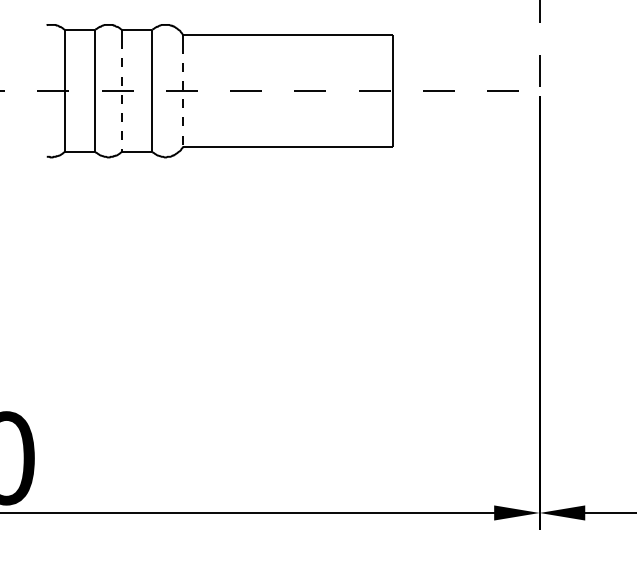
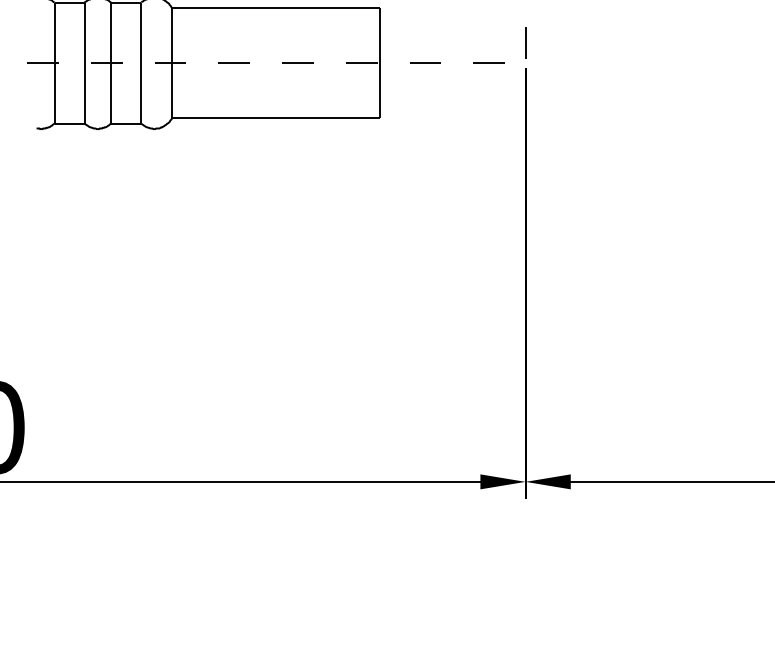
line: (183, 95) -> (172, 67), dashed -> solid
line: (122, 96) -> (111, 68), dashed -> solid

